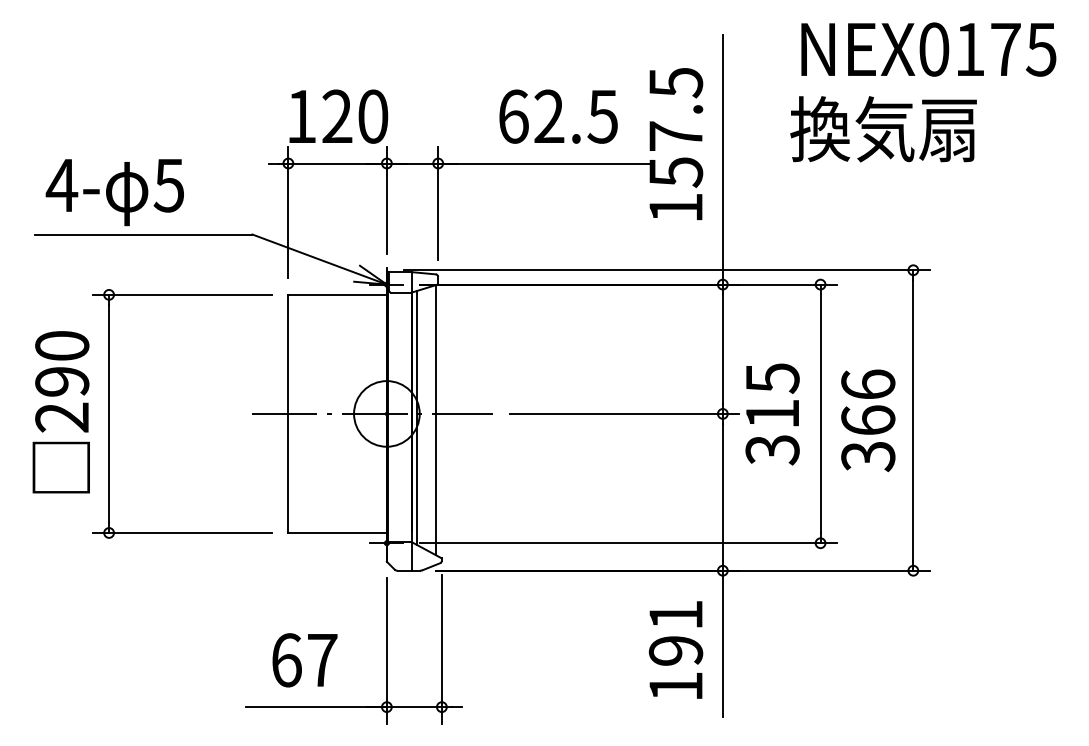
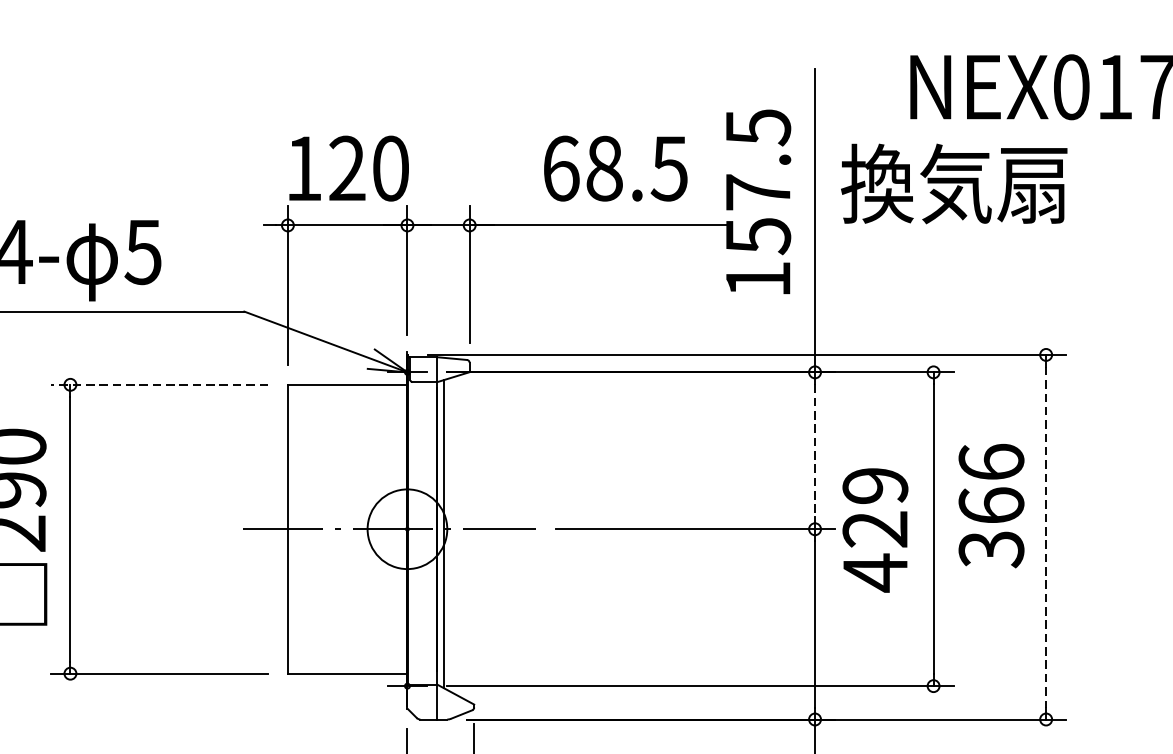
text: (549, 116) -> (604, 168), 62.5 -> 68.5
text: (883, 129) -> (954, 184), moved
line: (182, 294) -> (159, 384), solid -> dashed
line: (722, 349) -> (814, 451), solid -> dashed
text: (772, 414) -> (875, 529), 315 -> 429
line: (435, 420) -> (466, 537), removed
text: (868, 420) -> (991, 505), moved
line: (913, 421) -> (1046, 538), solid -> dashed

